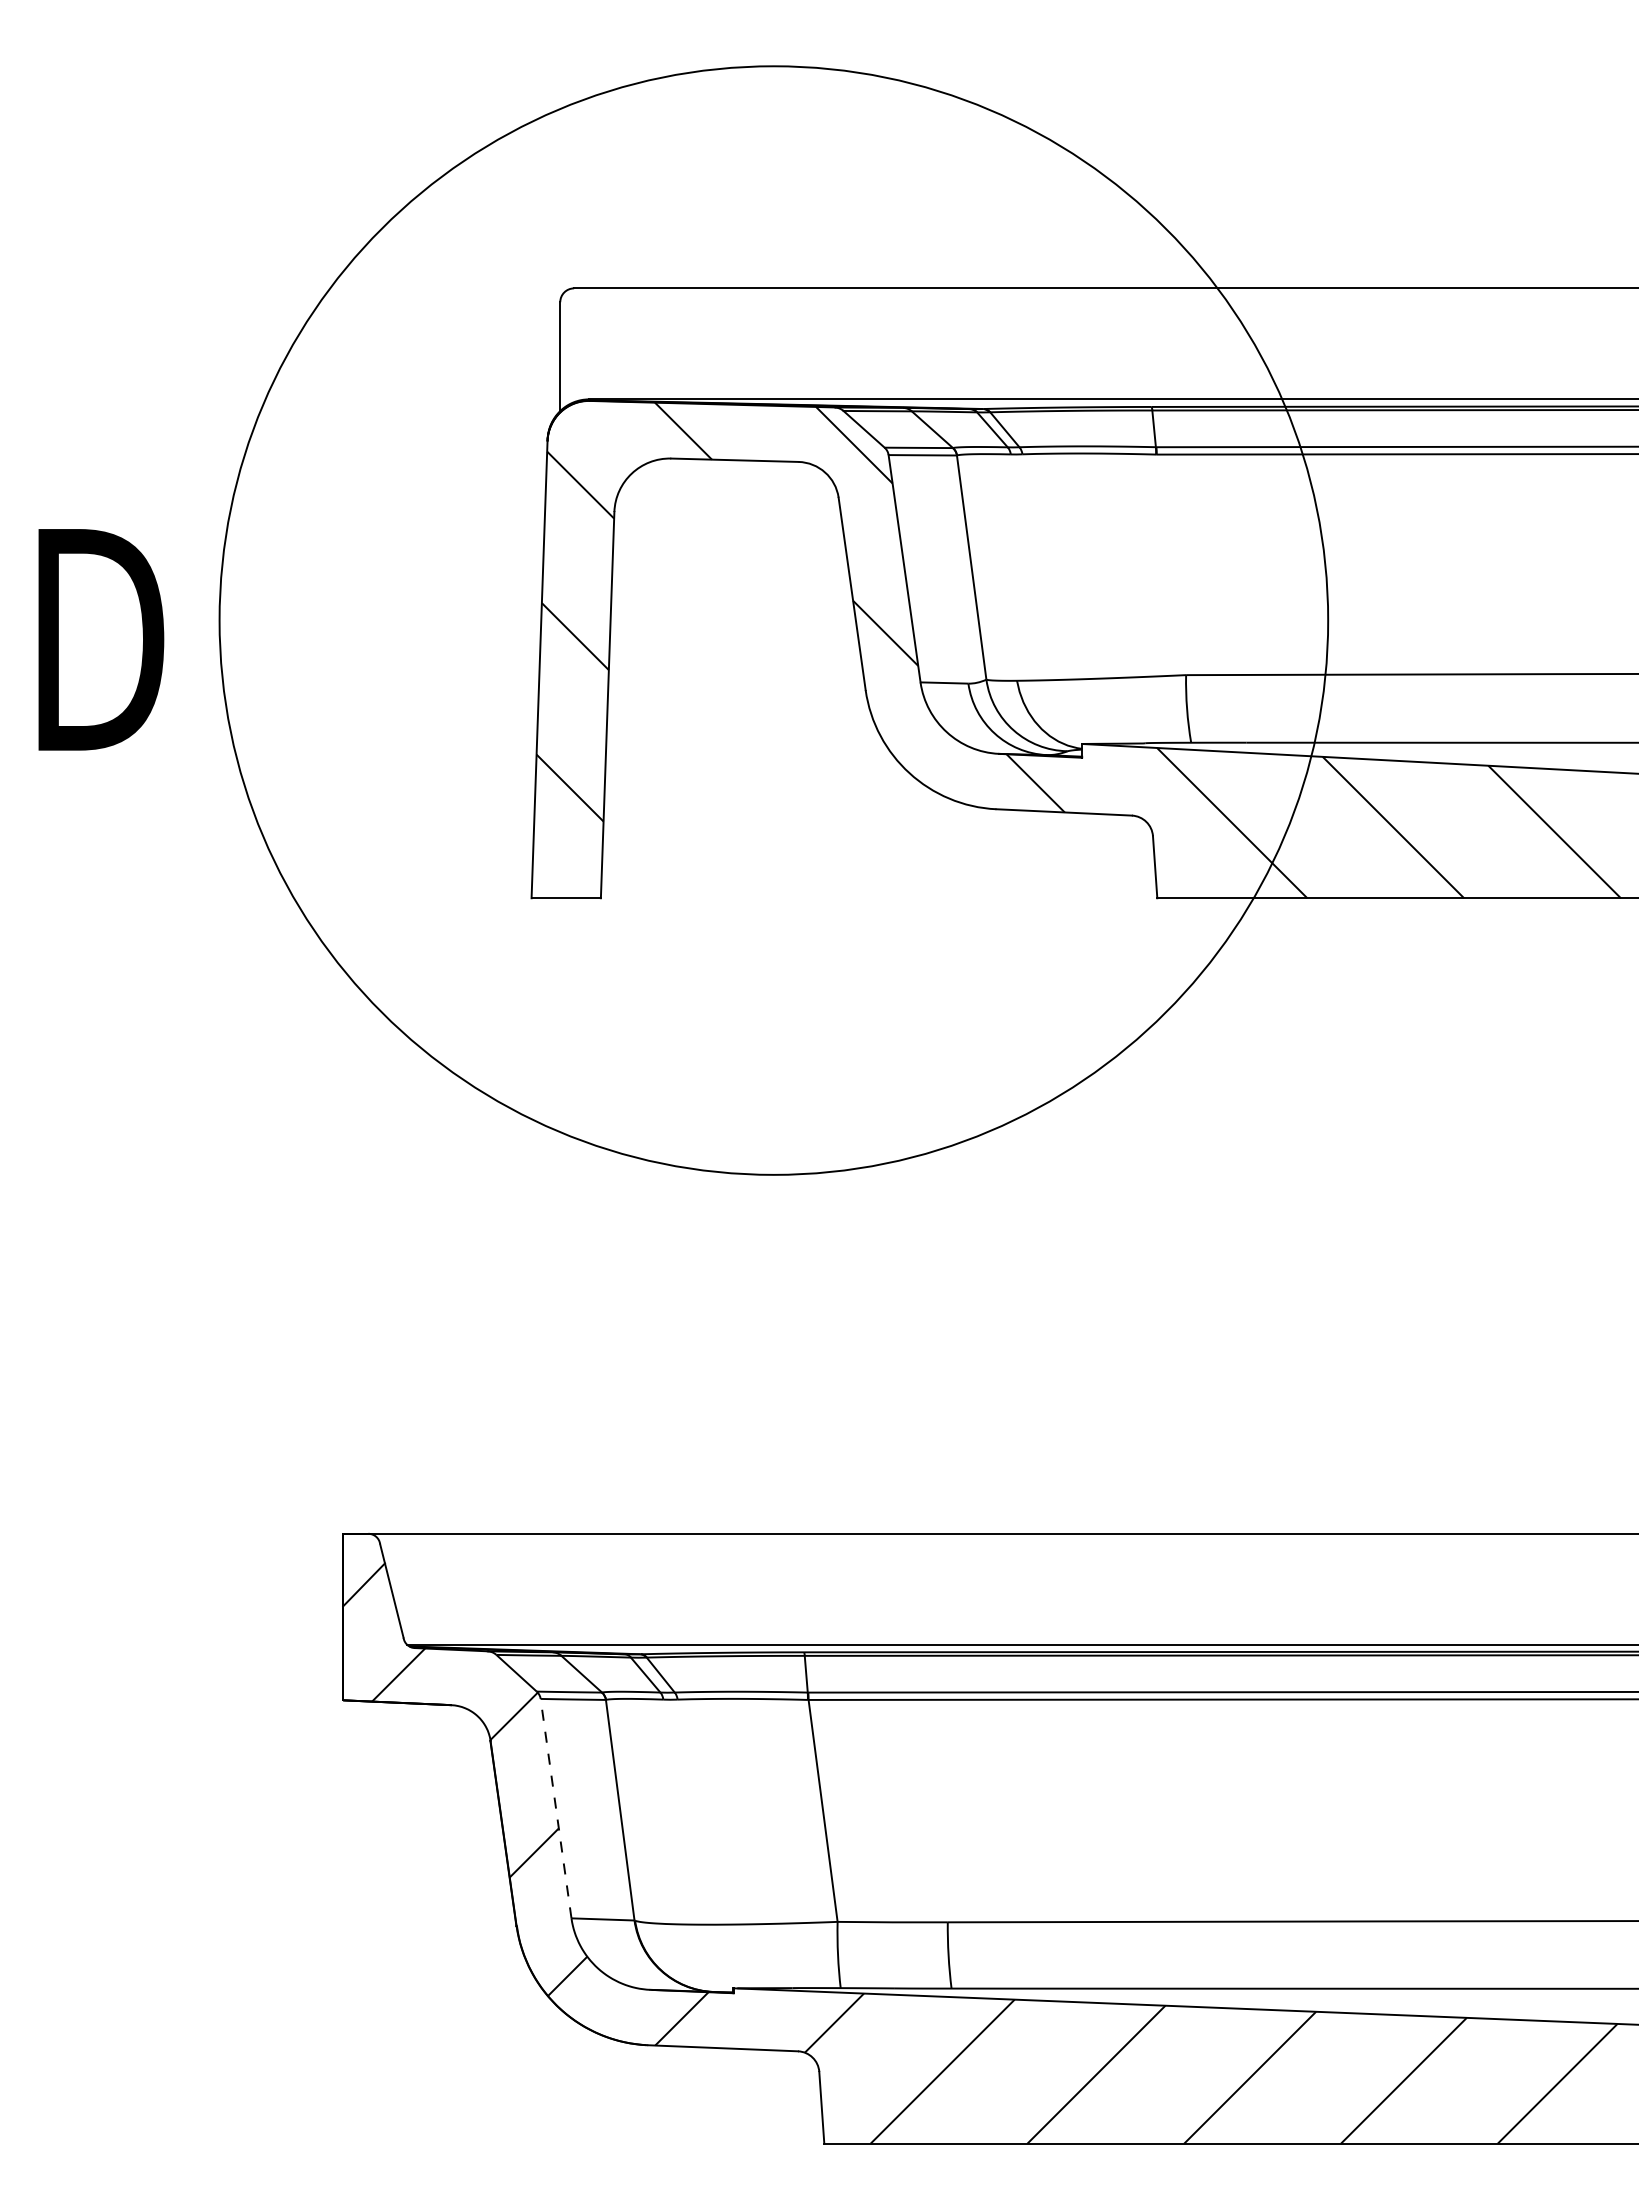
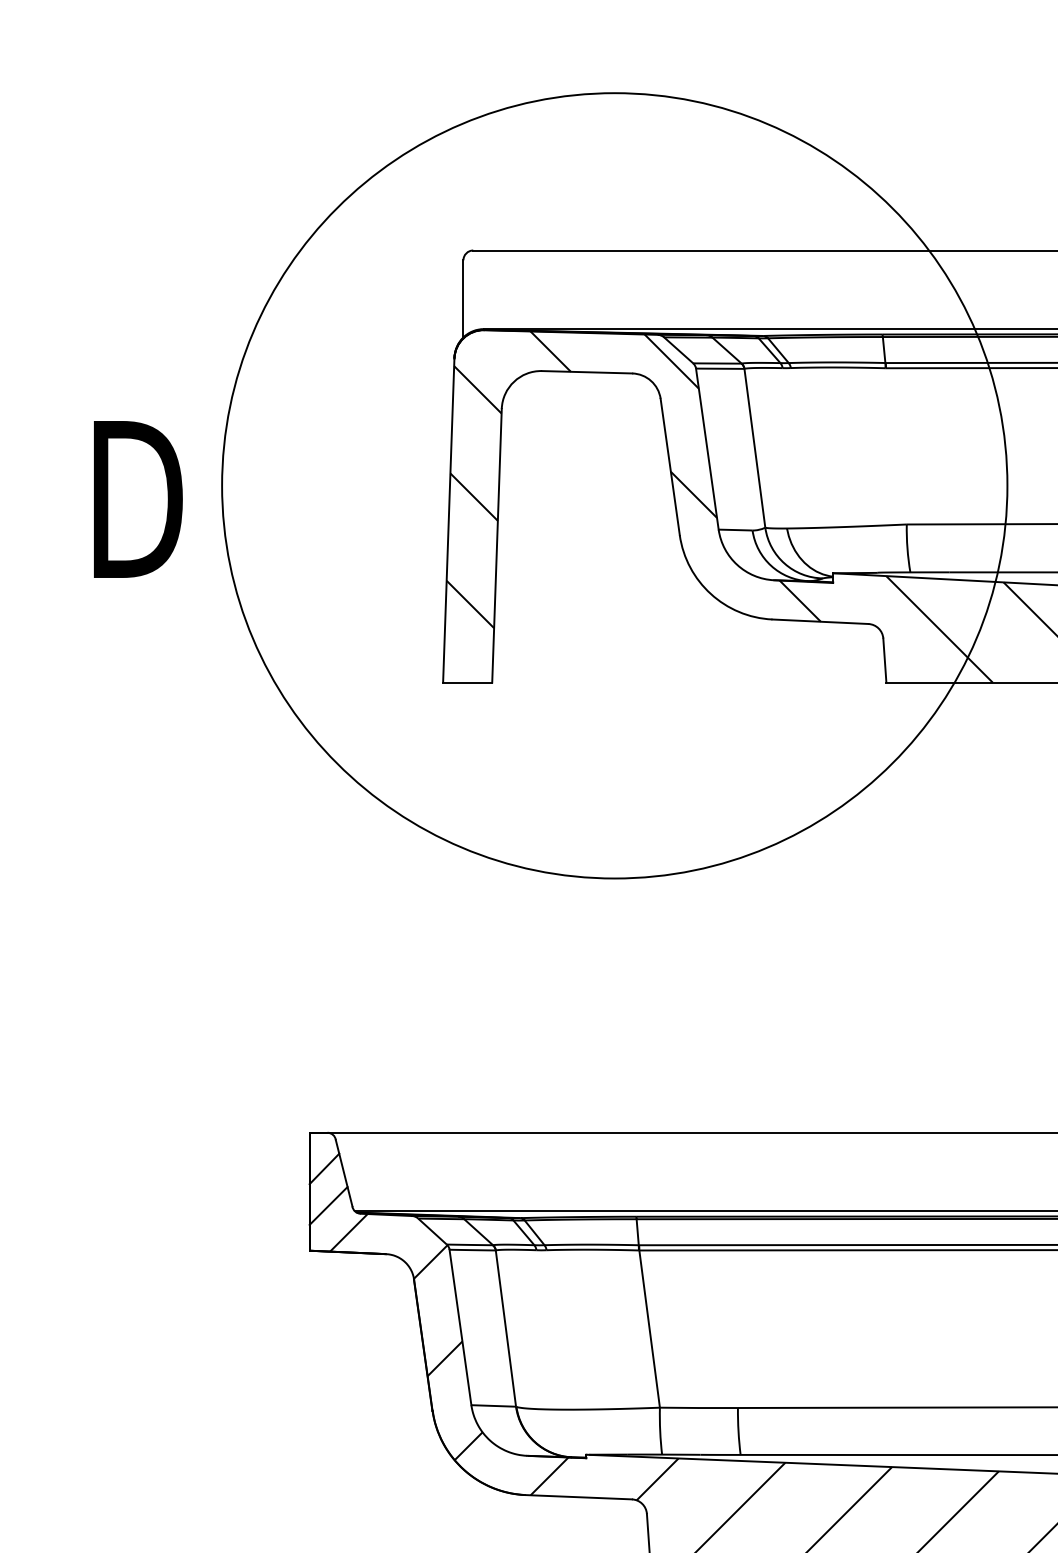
line: (369, 1636) -> (328, 1205), added
line: (556, 1808) -> (460, 1327), dashed -> solid

